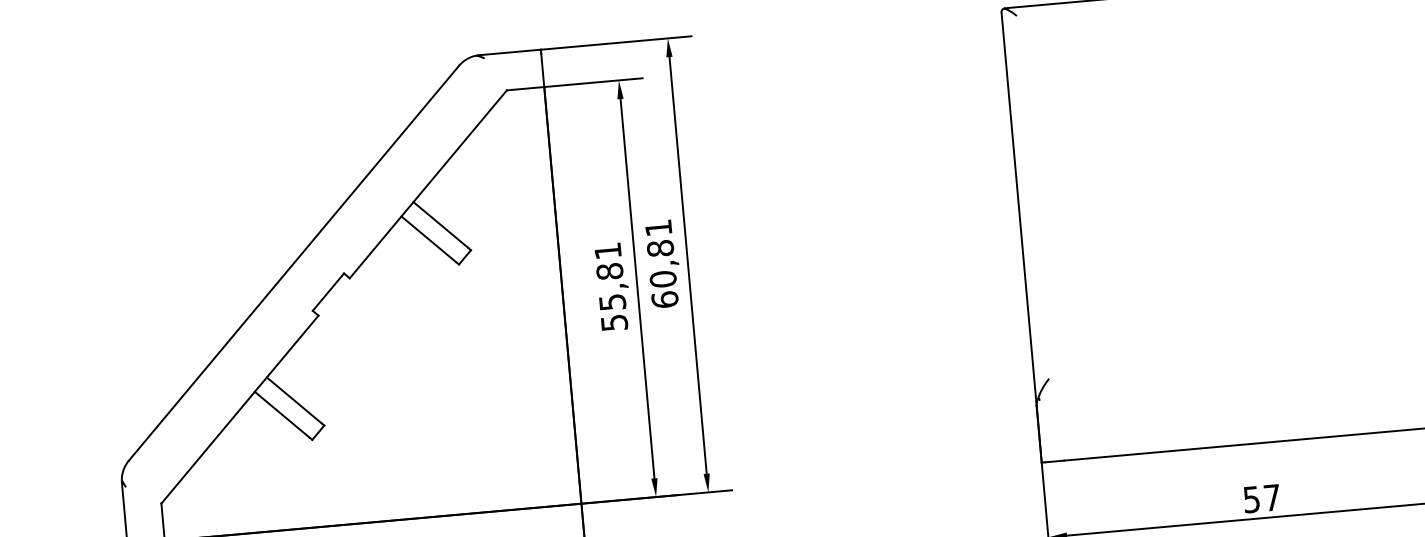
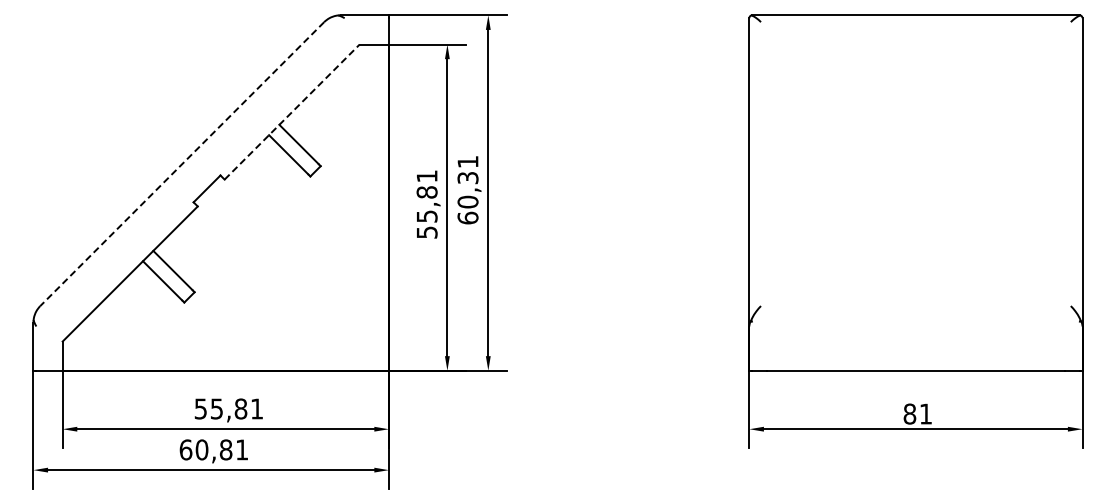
line: (428, 184) -> (292, 112), solid -> dashed
text: (659, 247) -> (467, 177), 60,81 -> 60,31
line: (294, 263) -> (182, 164), solid -> dashed
text: (1261, 498) -> (917, 413), 57 -> 81

